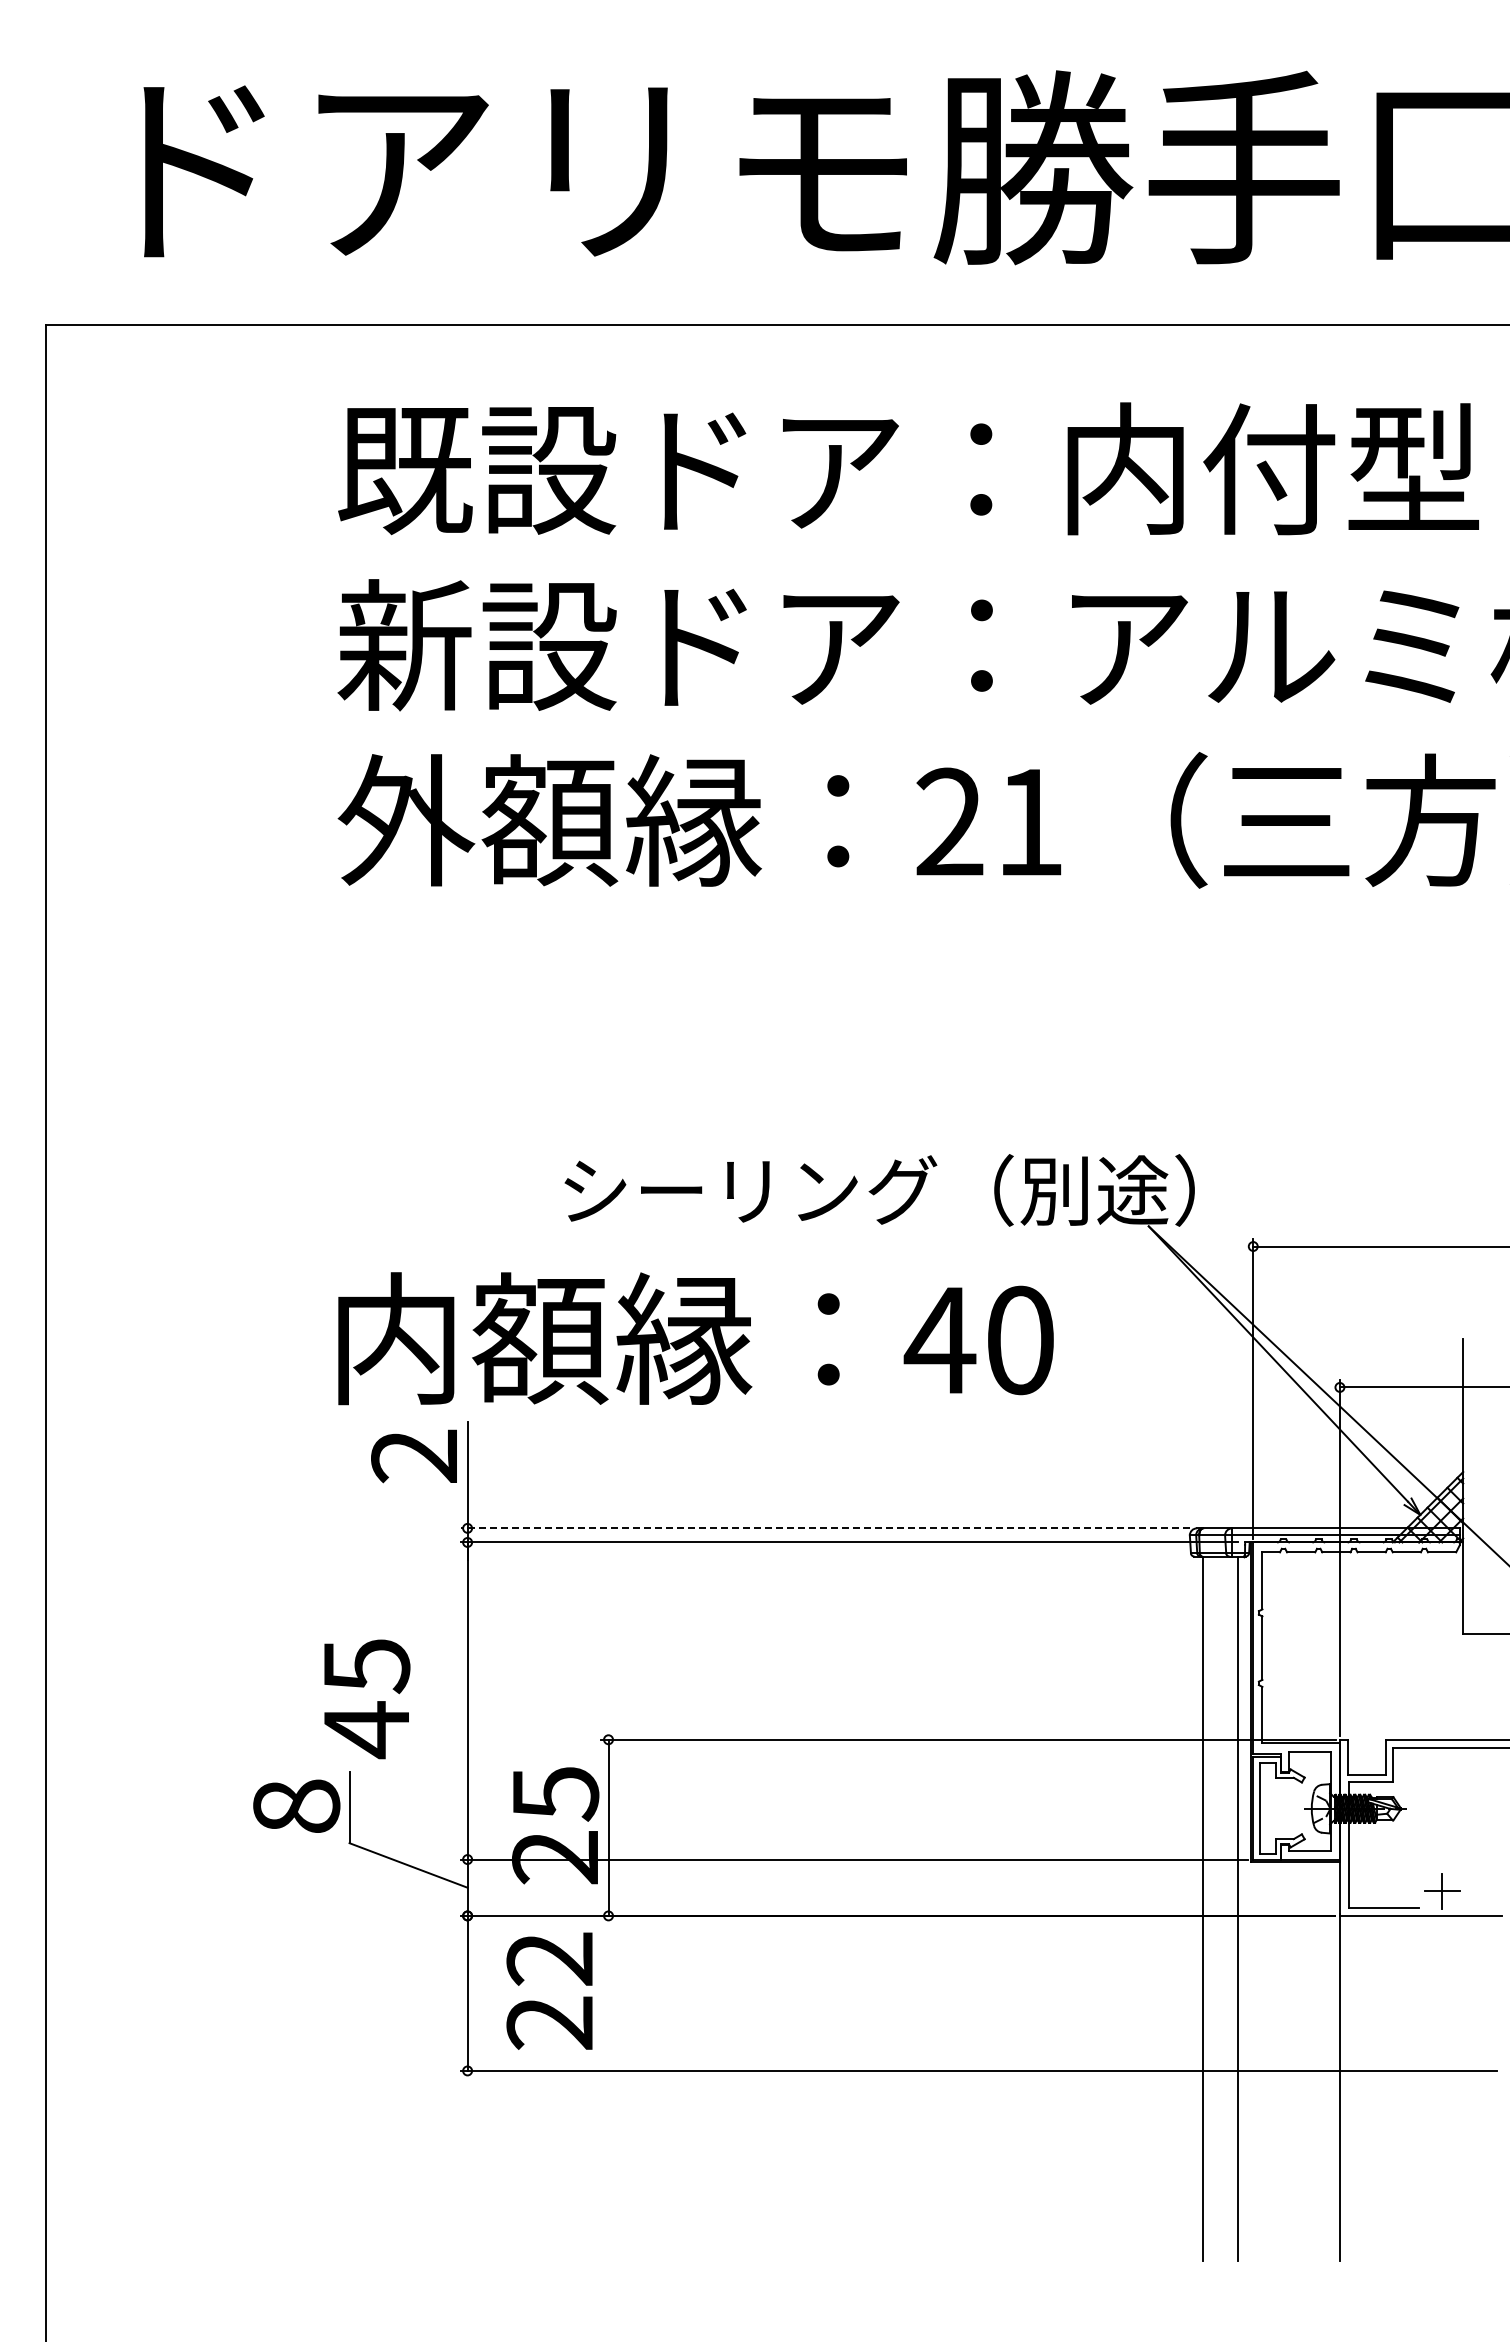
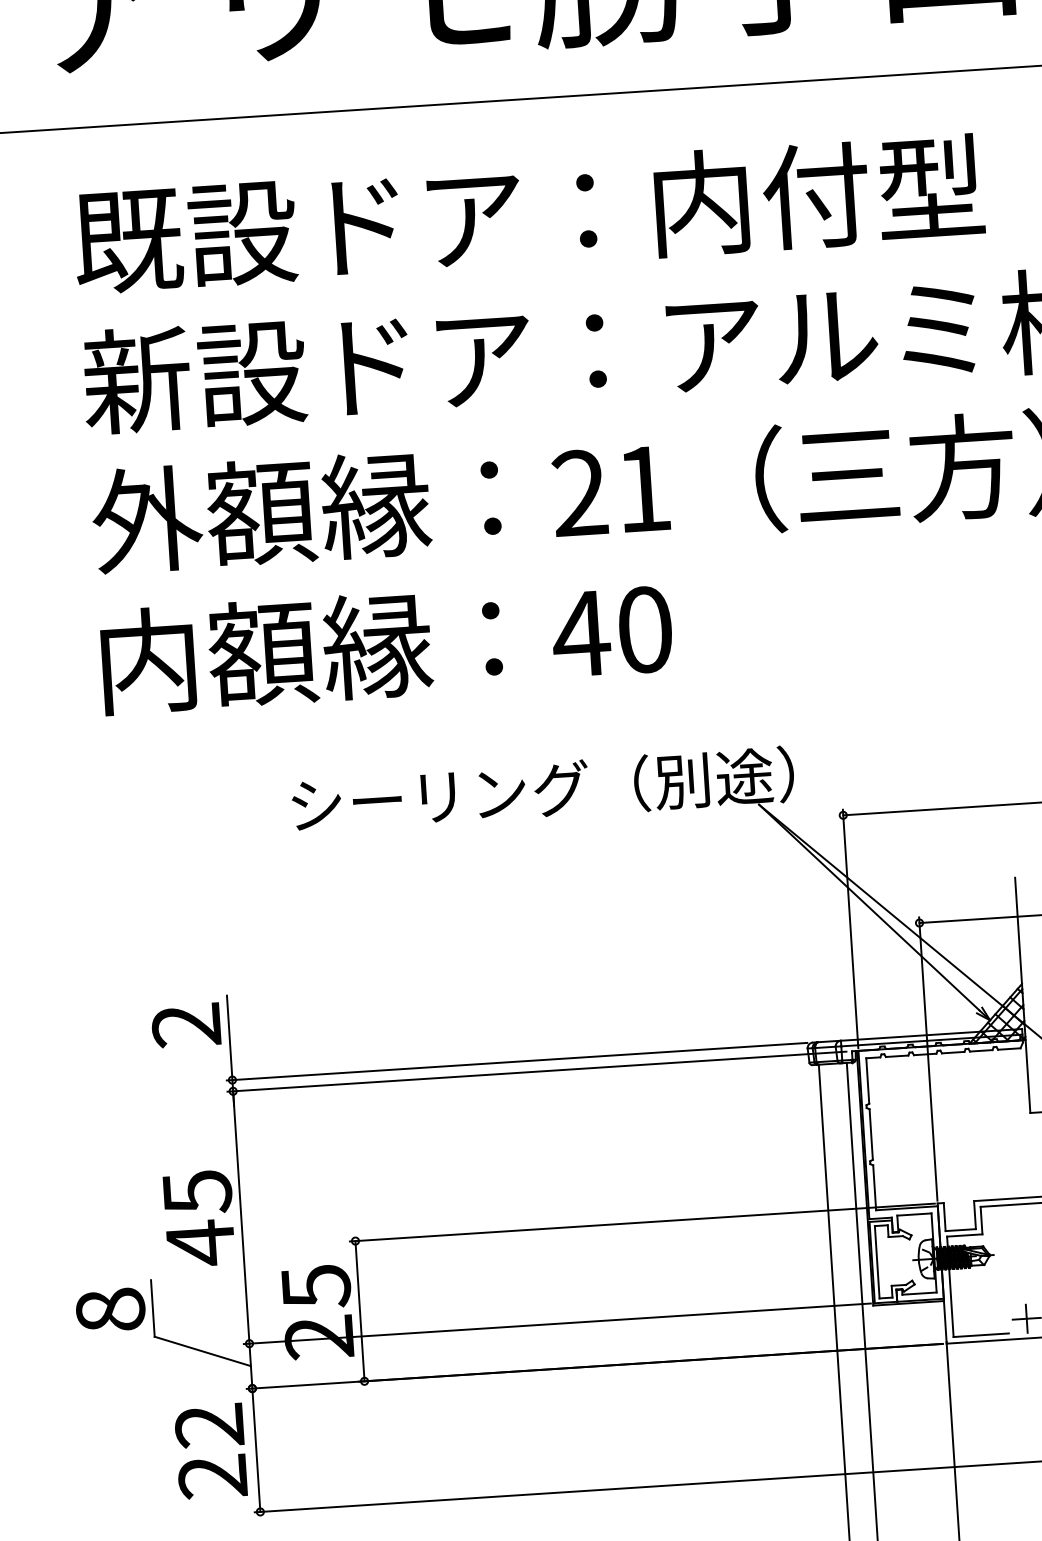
text: (695, 1338) -> (386, 645), moved
line: (825, 1528) -> (517, 1061), dashed -> solid
text: (367, 1699) -> (199, 1218), moved
text: (549, 1990) -> (210, 1450), moved

